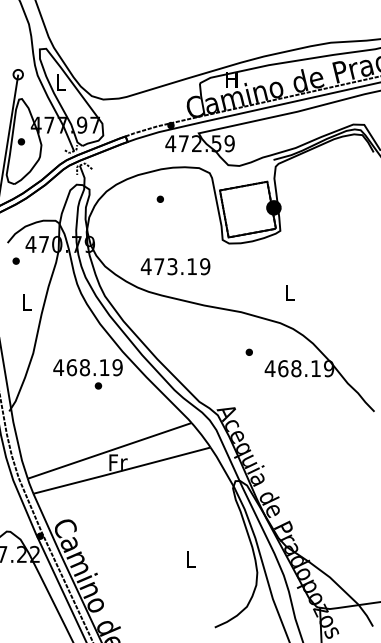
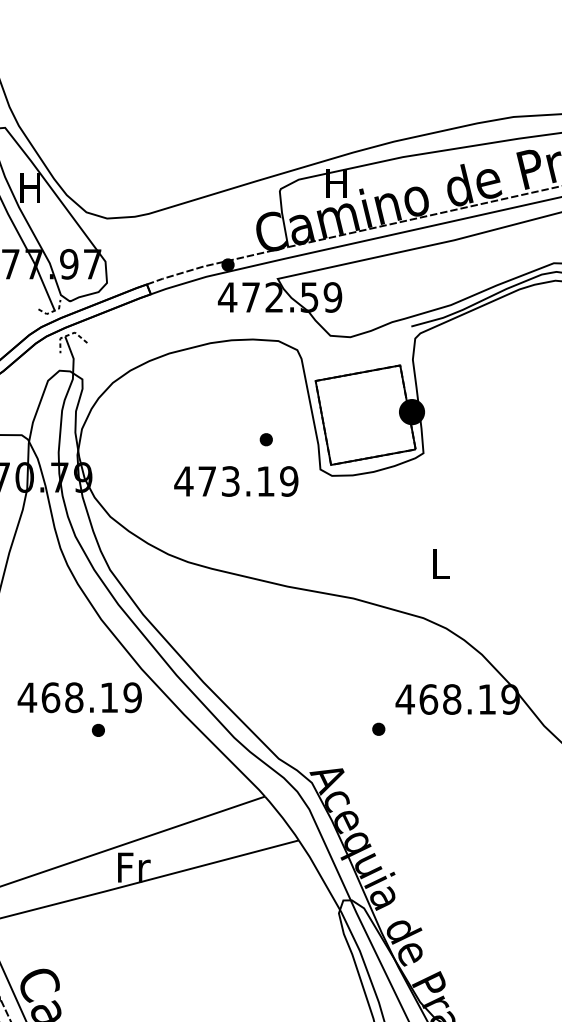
text: (60, 82) -> (30, 188), L -> H
part: (159, 198) -> (264, 438), moved
text: (175, 266) -> (236, 481), moved
part: (248, 351) -> (377, 727), moved

